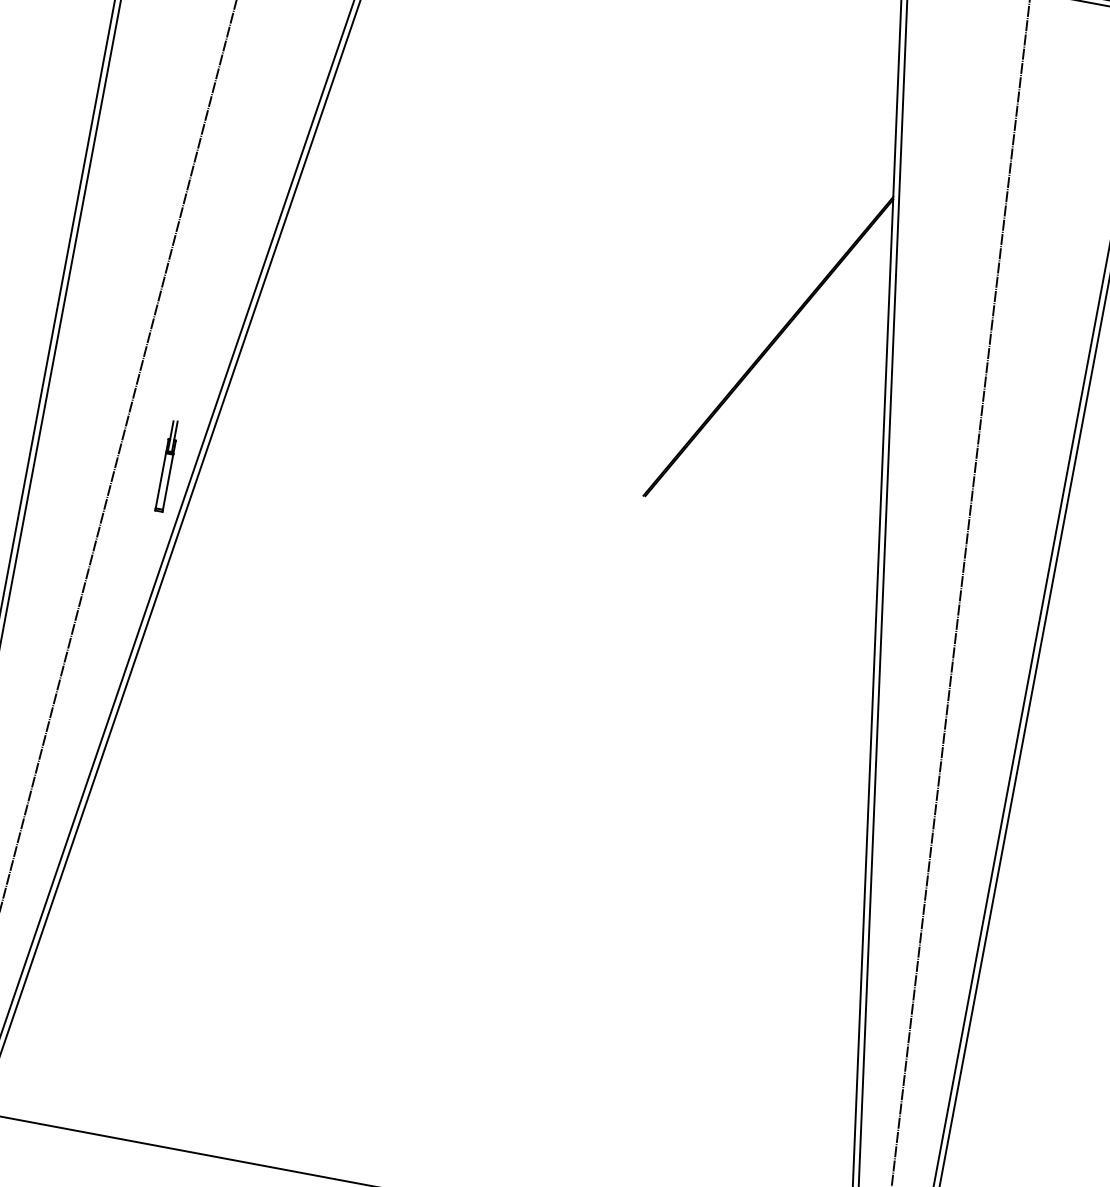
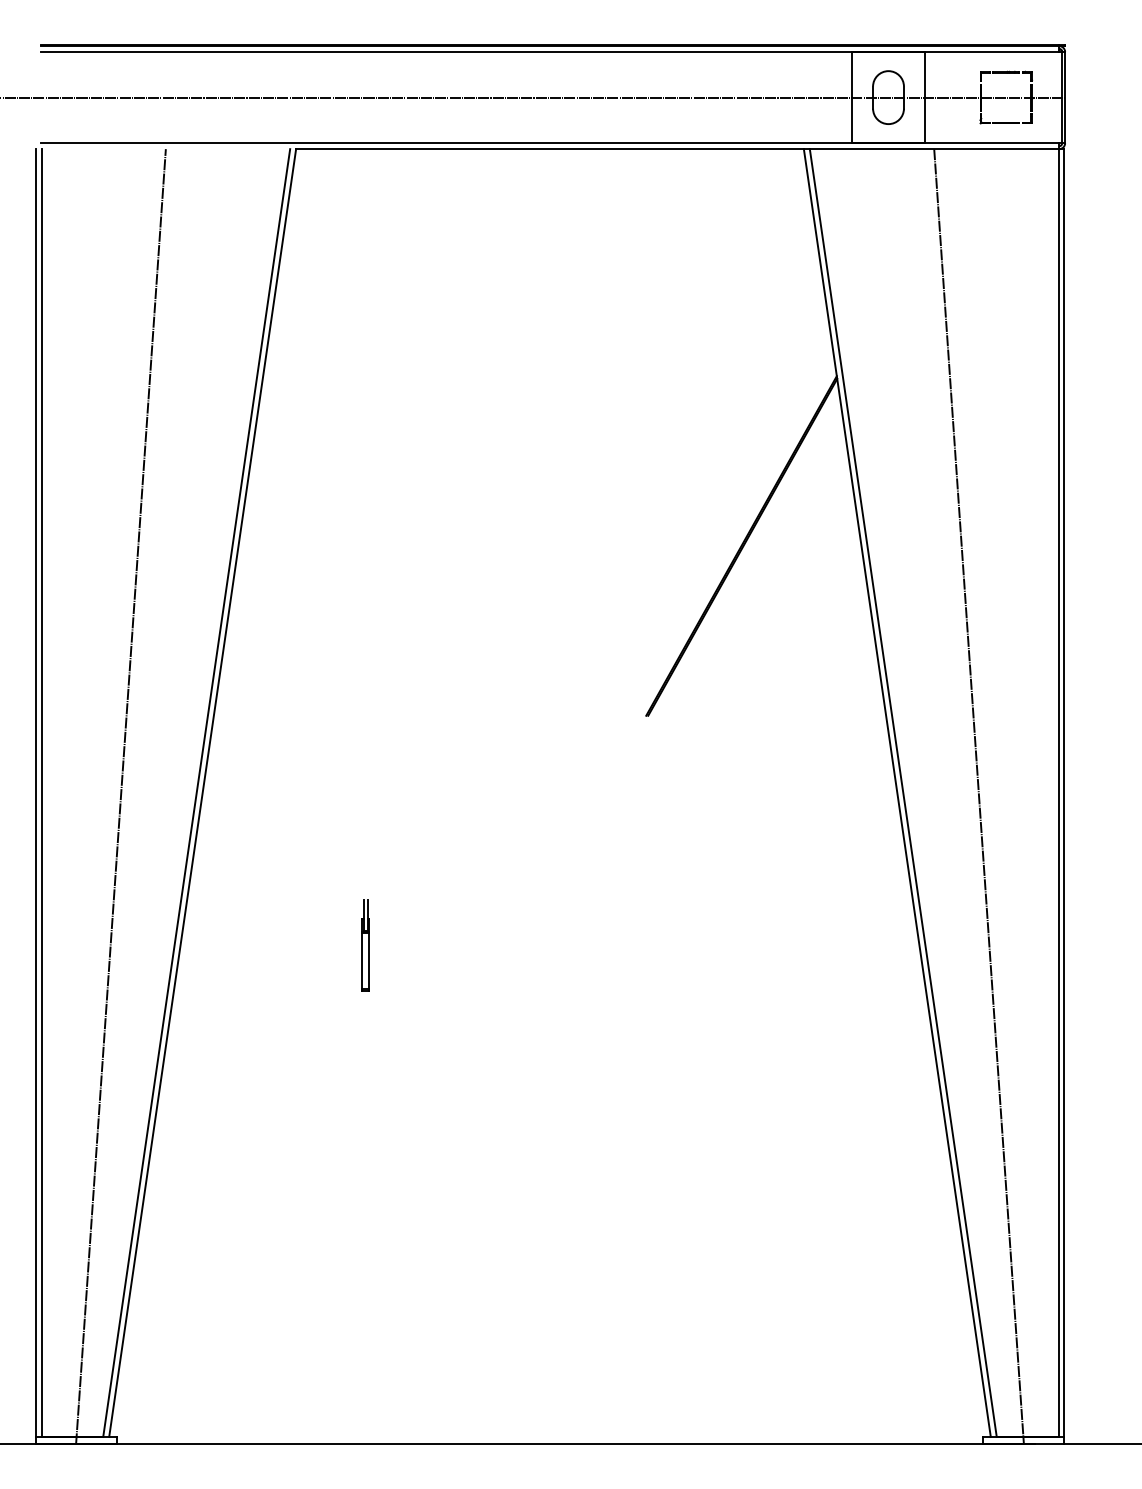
part: (167, 466) -> (365, 945), moved

